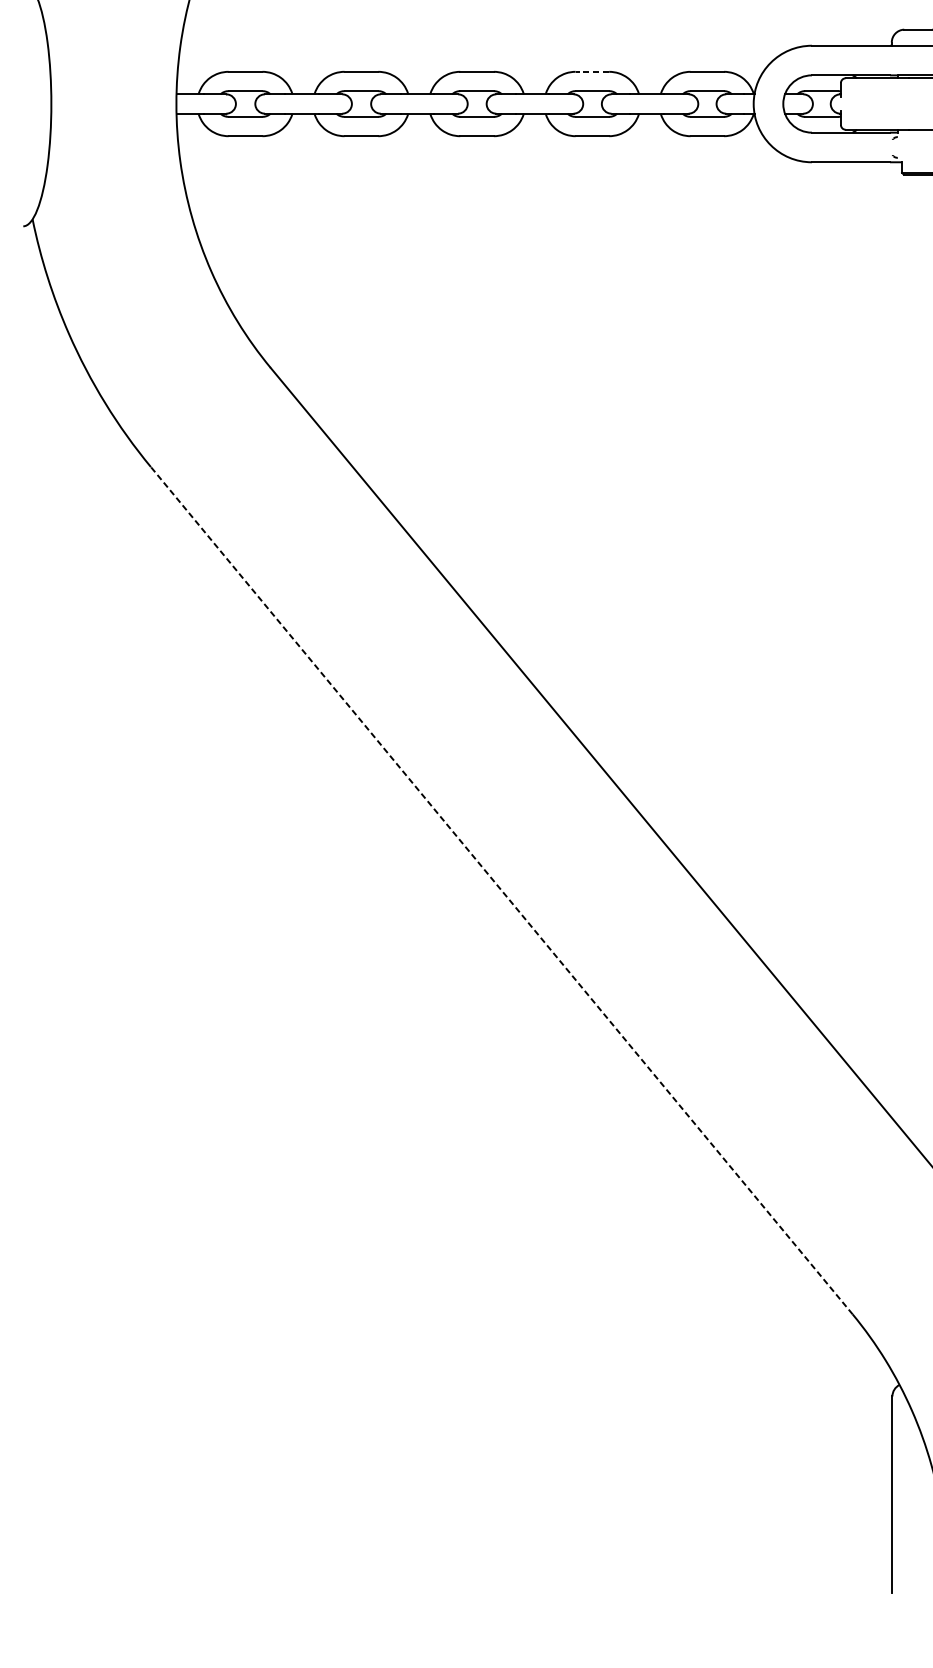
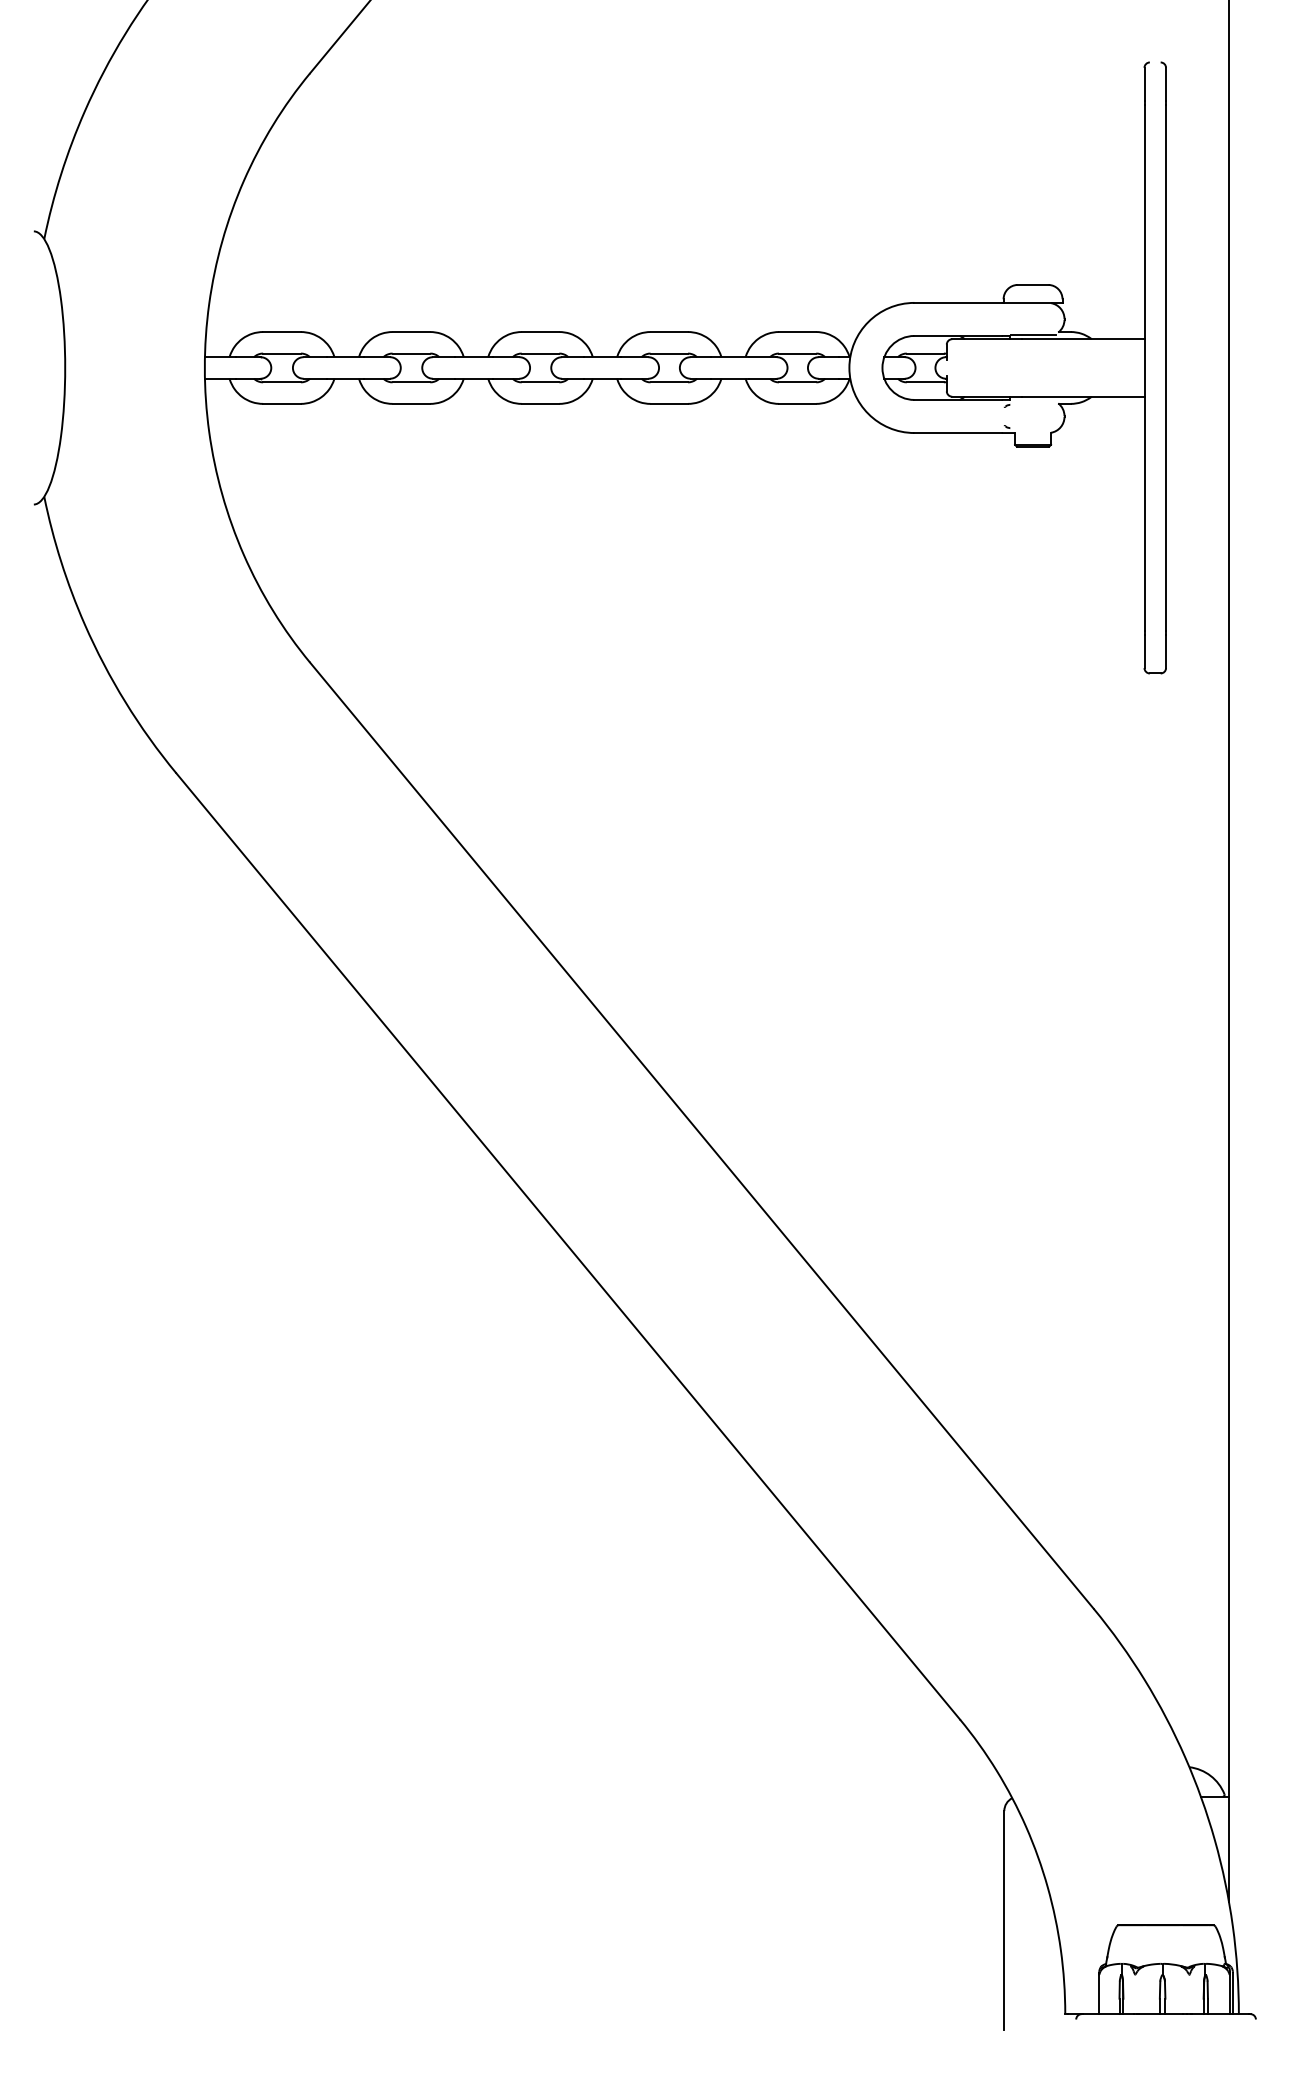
line: (592, 72) -> (669, 332), dashed -> solid
line: (501, 890) -> (567, 1246), dashed -> solid

